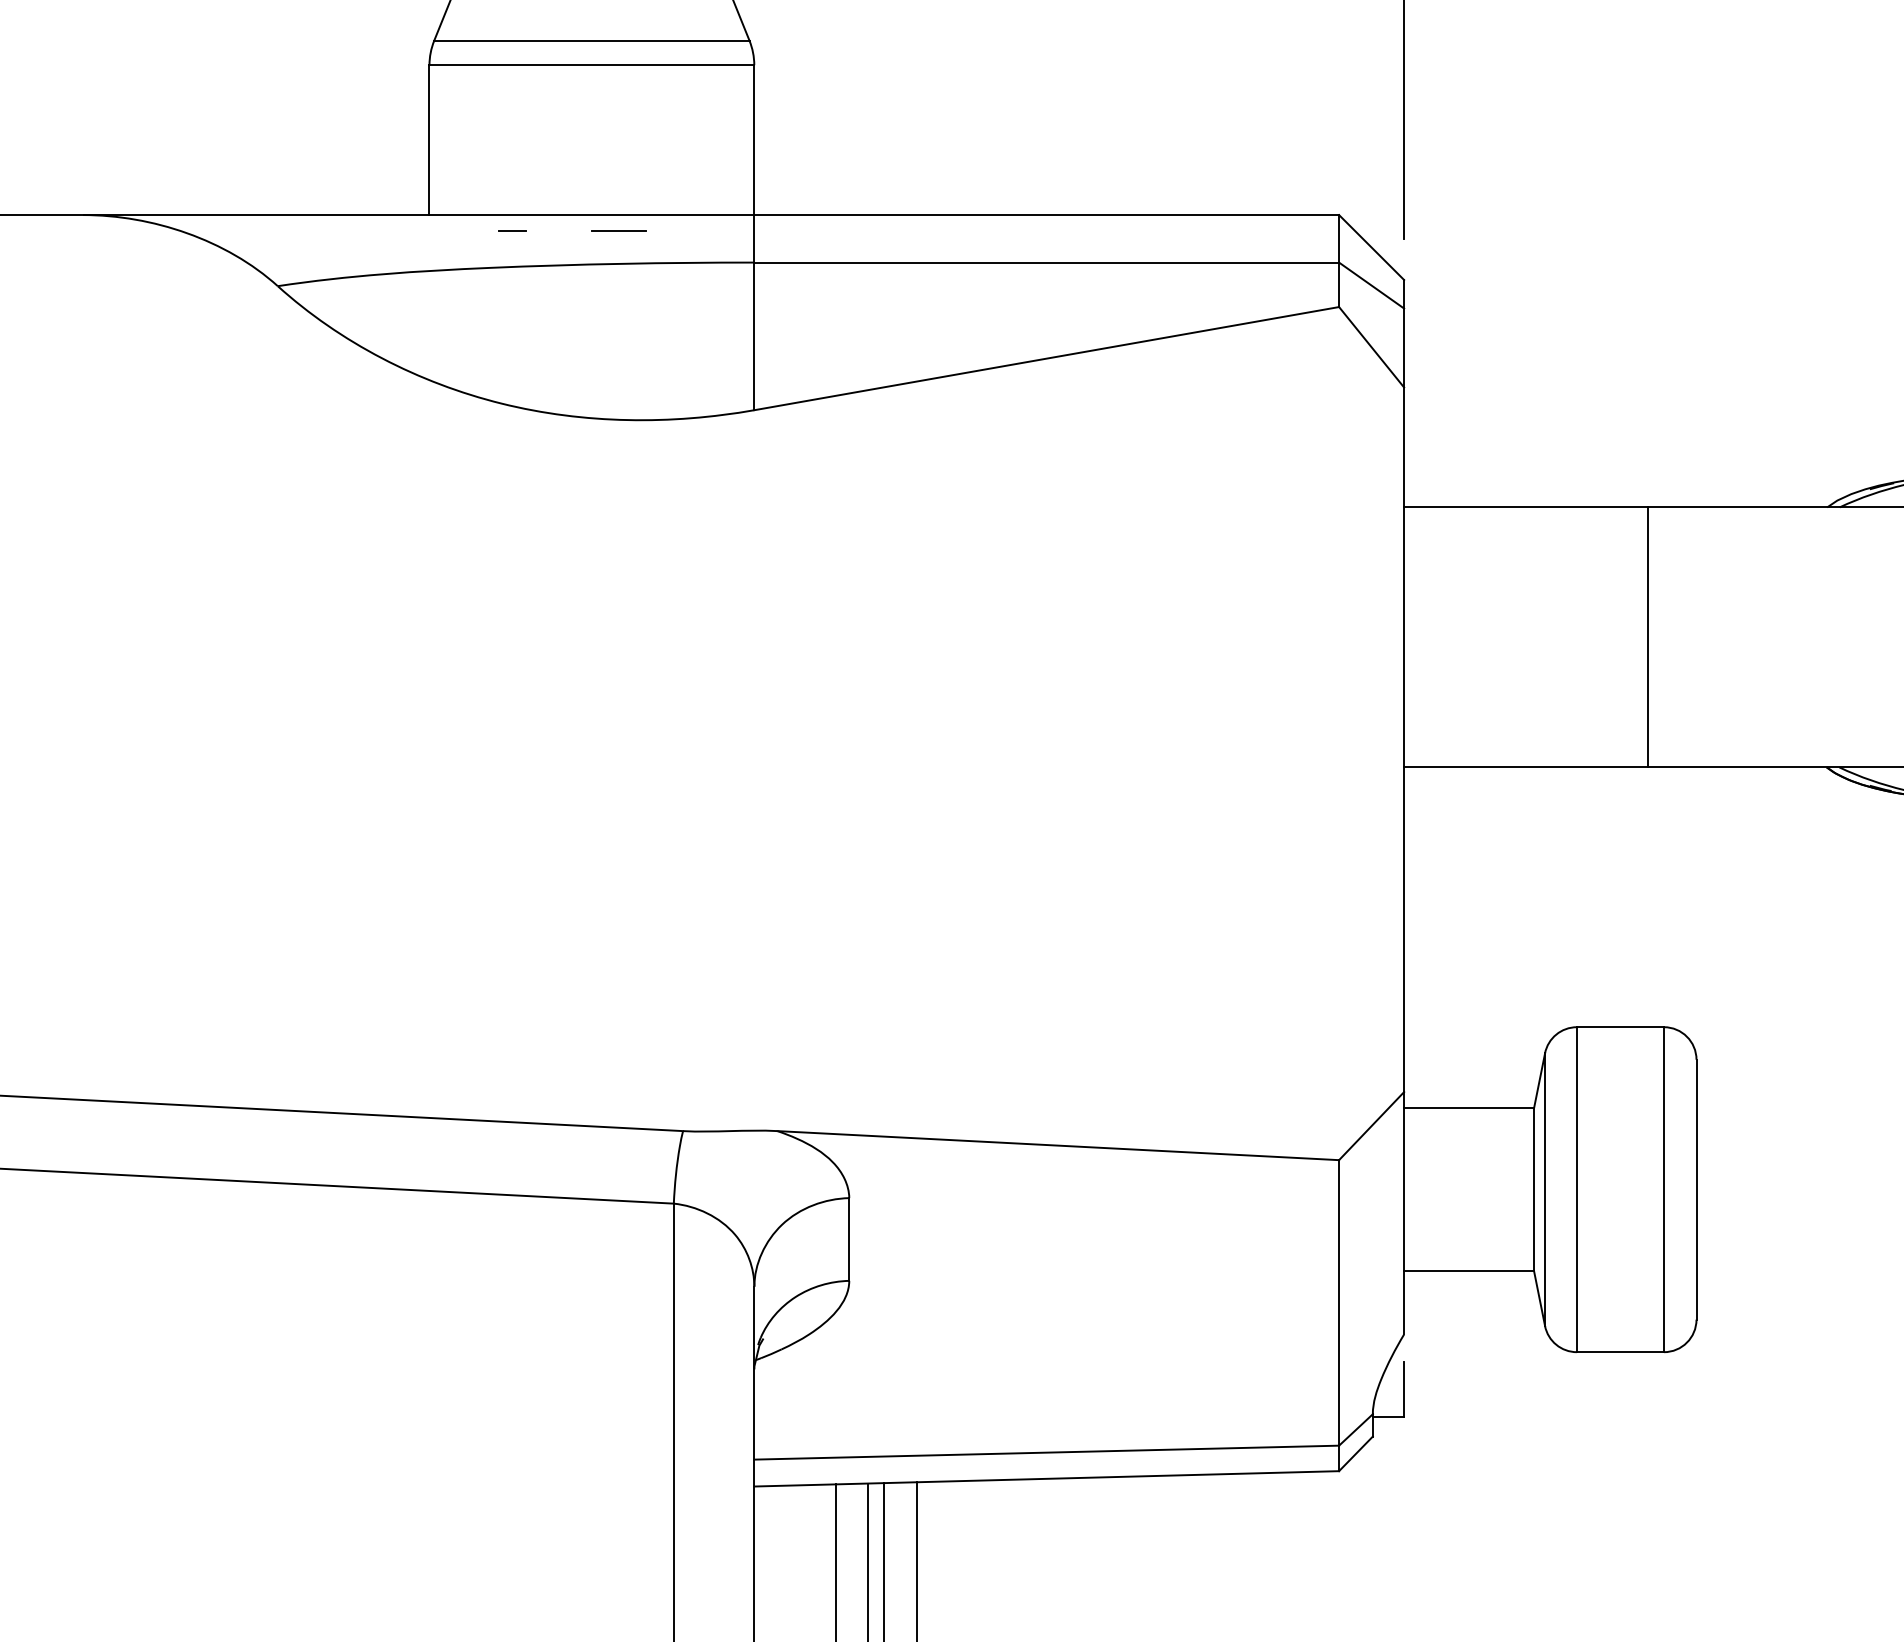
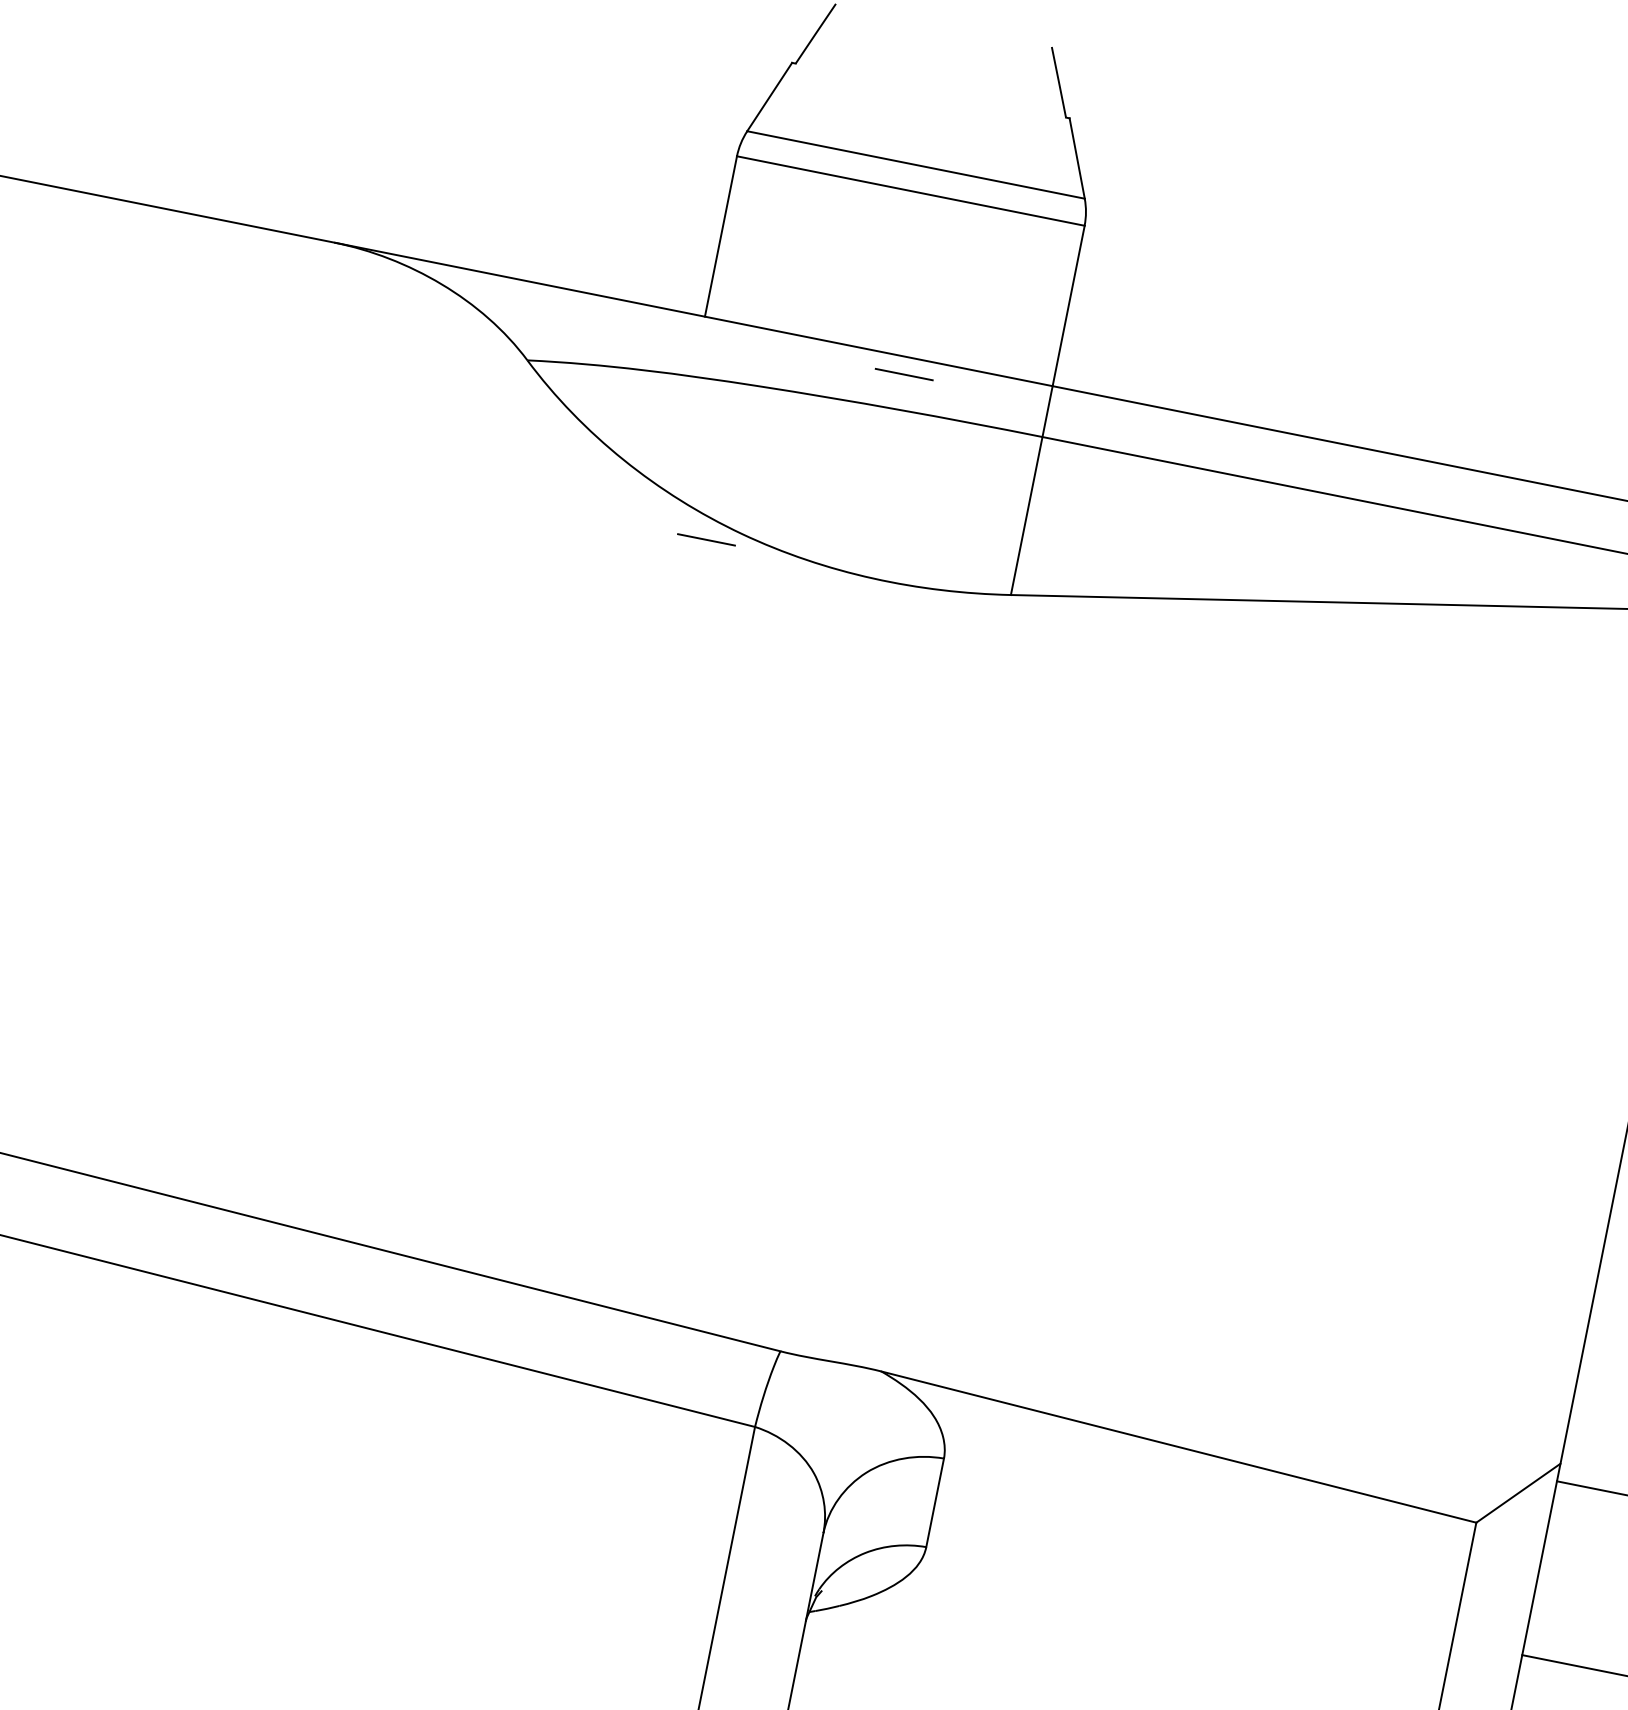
line: (512, 230) -> (790, 350), removed
line: (470, 414) -> (706, 538), added

